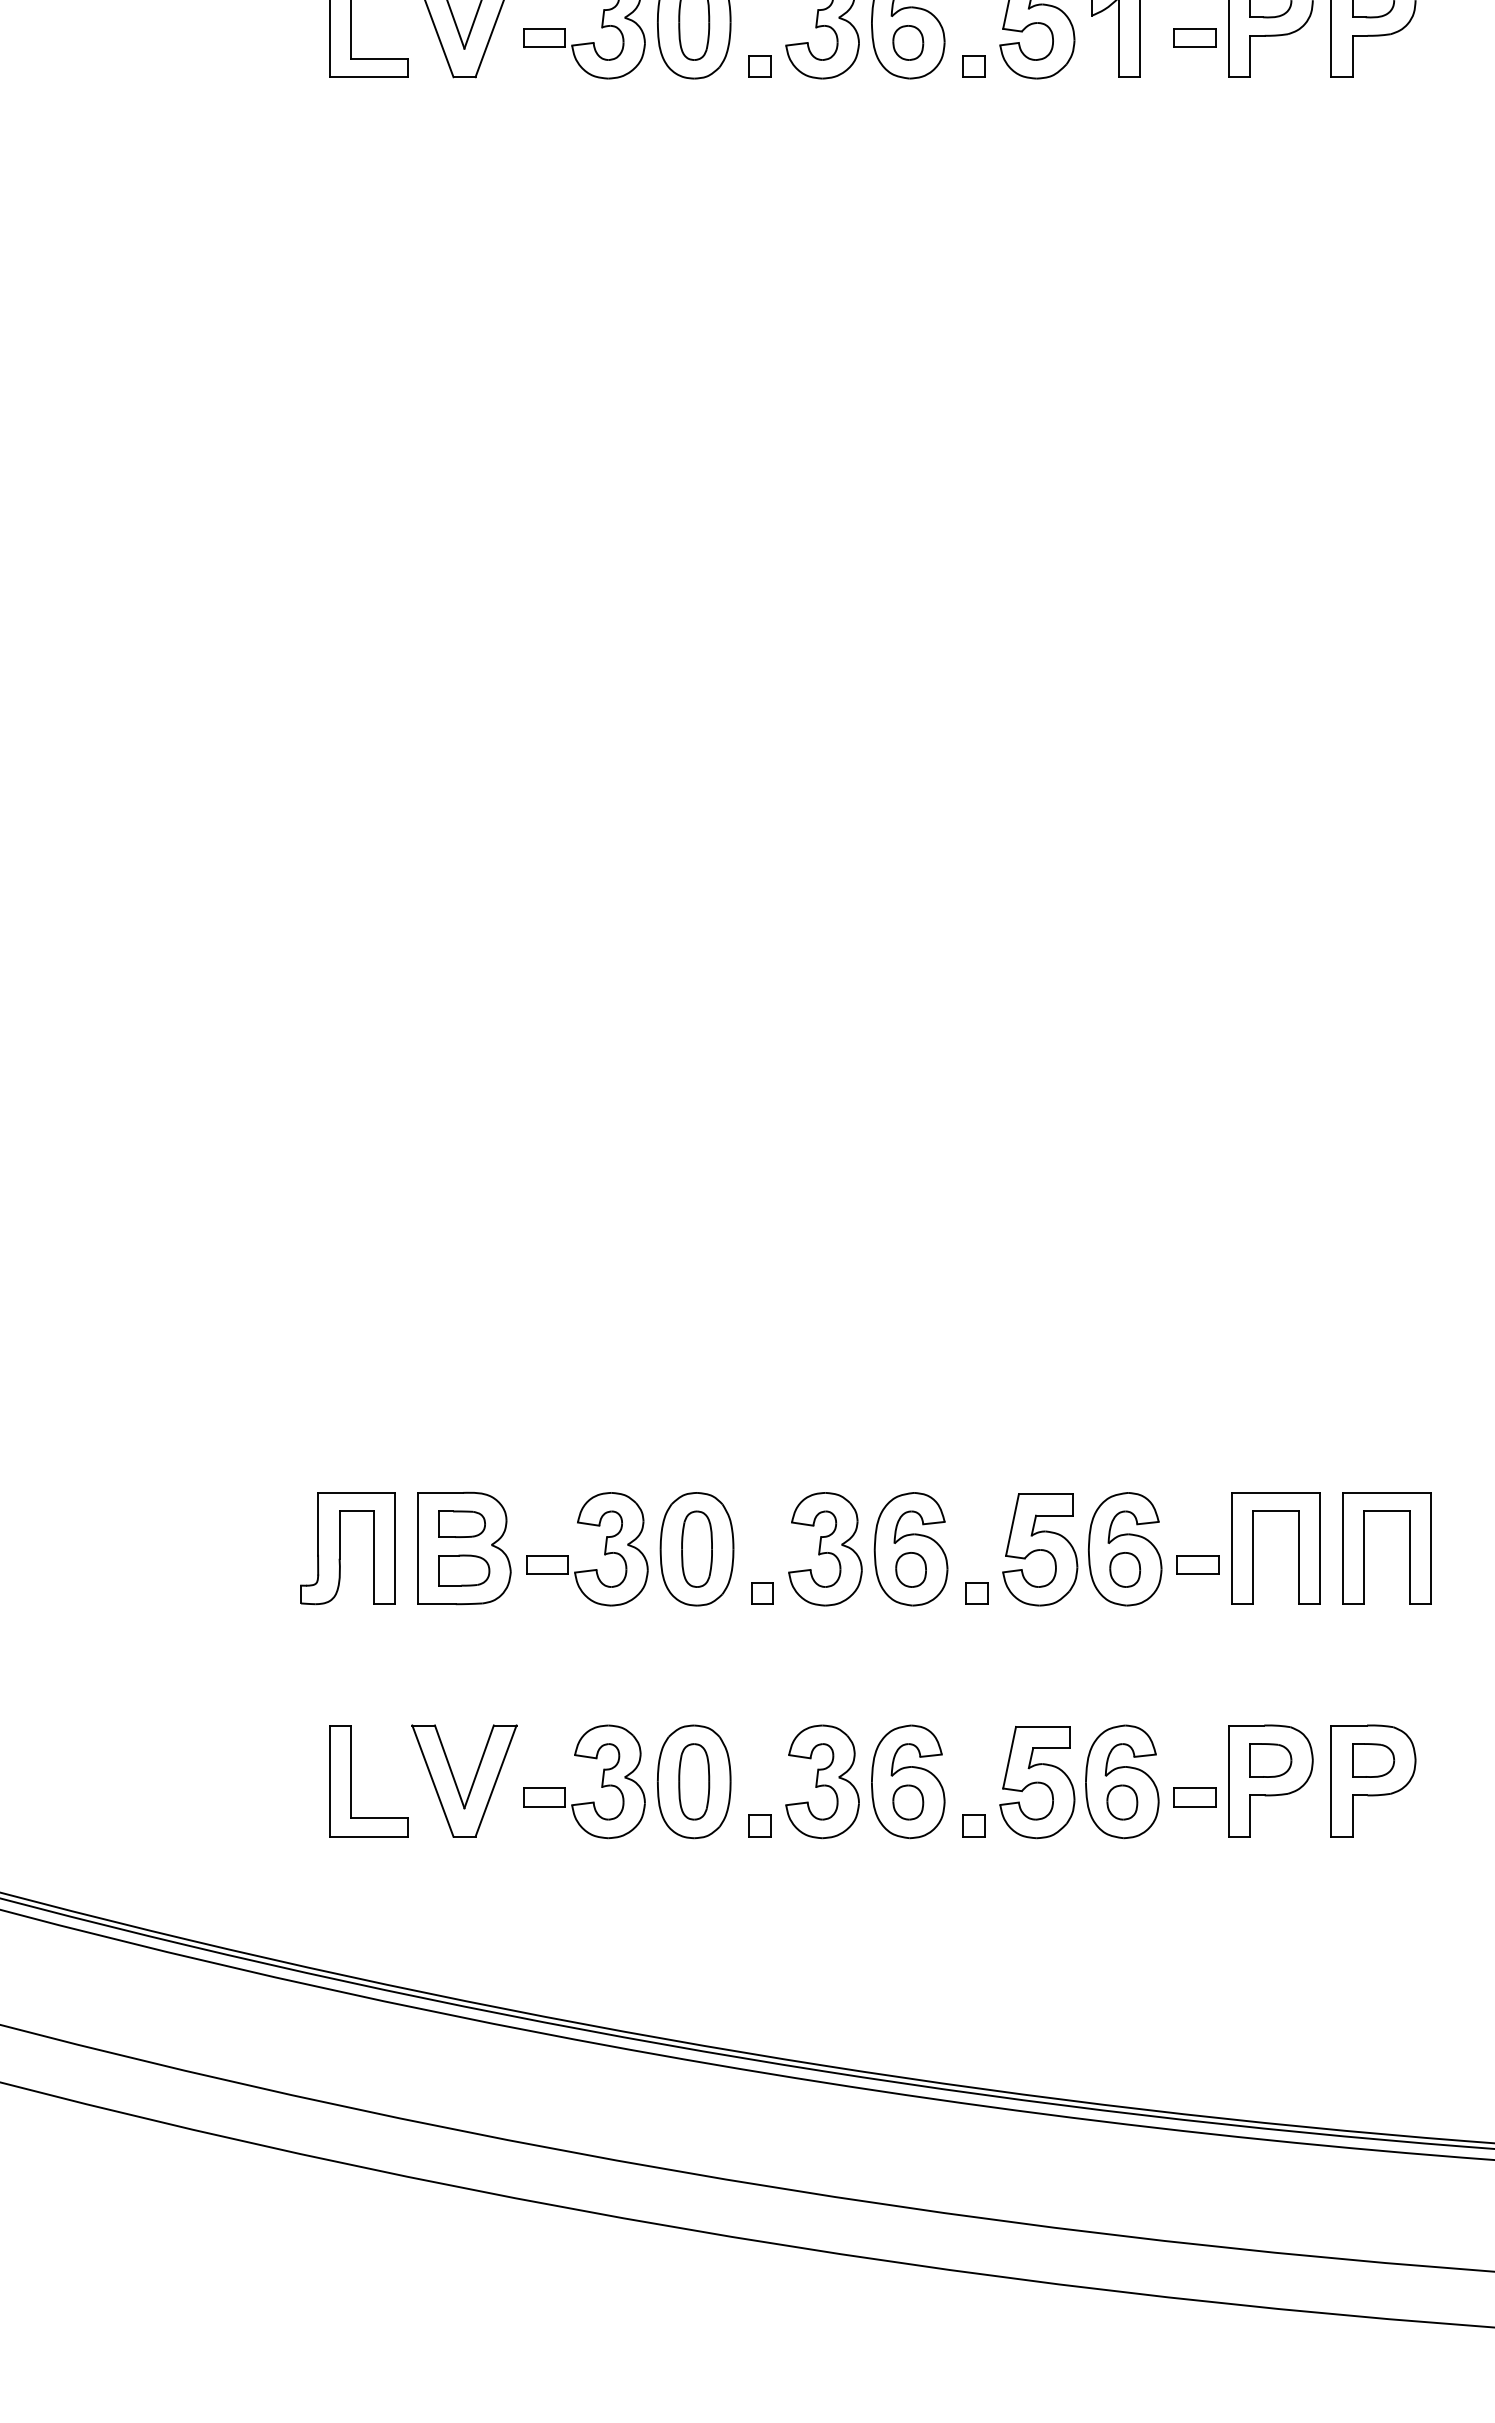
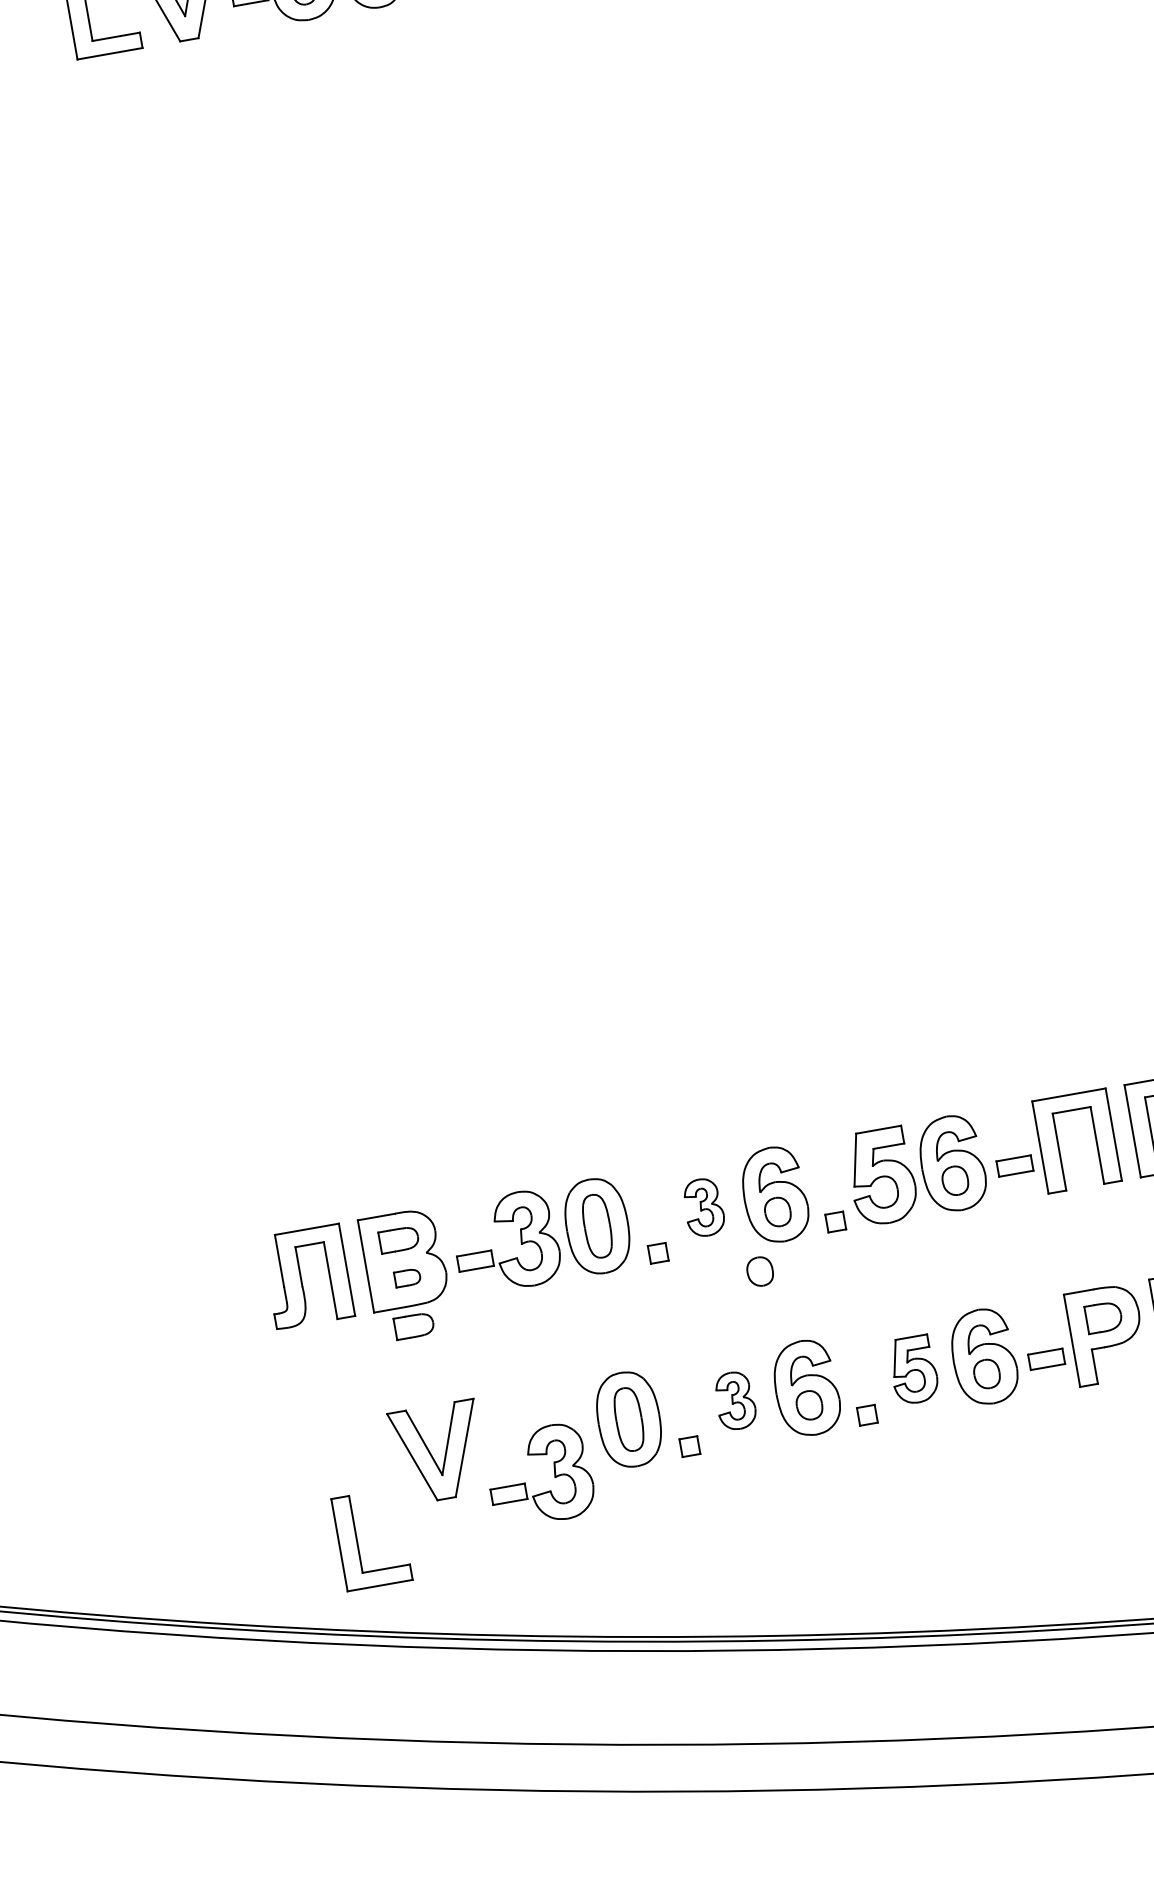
part: (825, 1549) -> (703, 1207), size x0.6
part: (464, 1570) -> (407, 1277), size x0.6
part: (461, 1627) -> (413, 1325), added
part: (877, 1635) -> (759, 1271), added
part: (351, 1781) -> (357, 1542), moved
part: (601, 1781) -> (554, 1472), moved
part: (822, 1781) -> (735, 1400), size x0.6
part: (1037, 1782) -> (913, 1369), size x0.7

